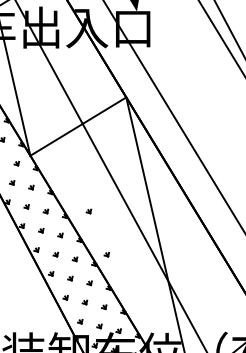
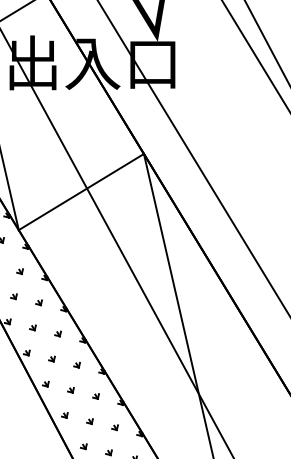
part: (88, 211) -> (94, 302), removed
part: (106, 254) -> (118, 358), removed

